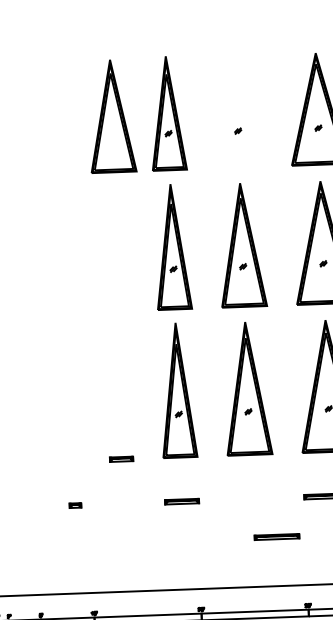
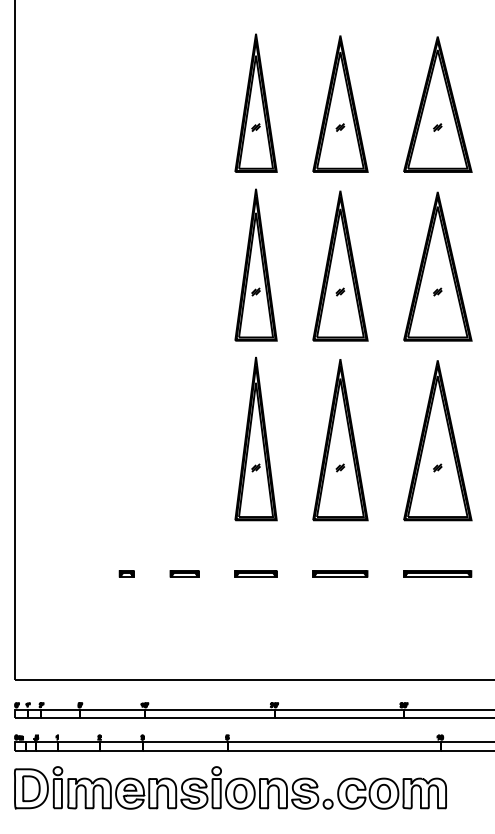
part: (112, 115) -> (340, 103), moved
part: (121, 459) -> (184, 573), moved
part: (277, 536) -> (340, 573), moved

